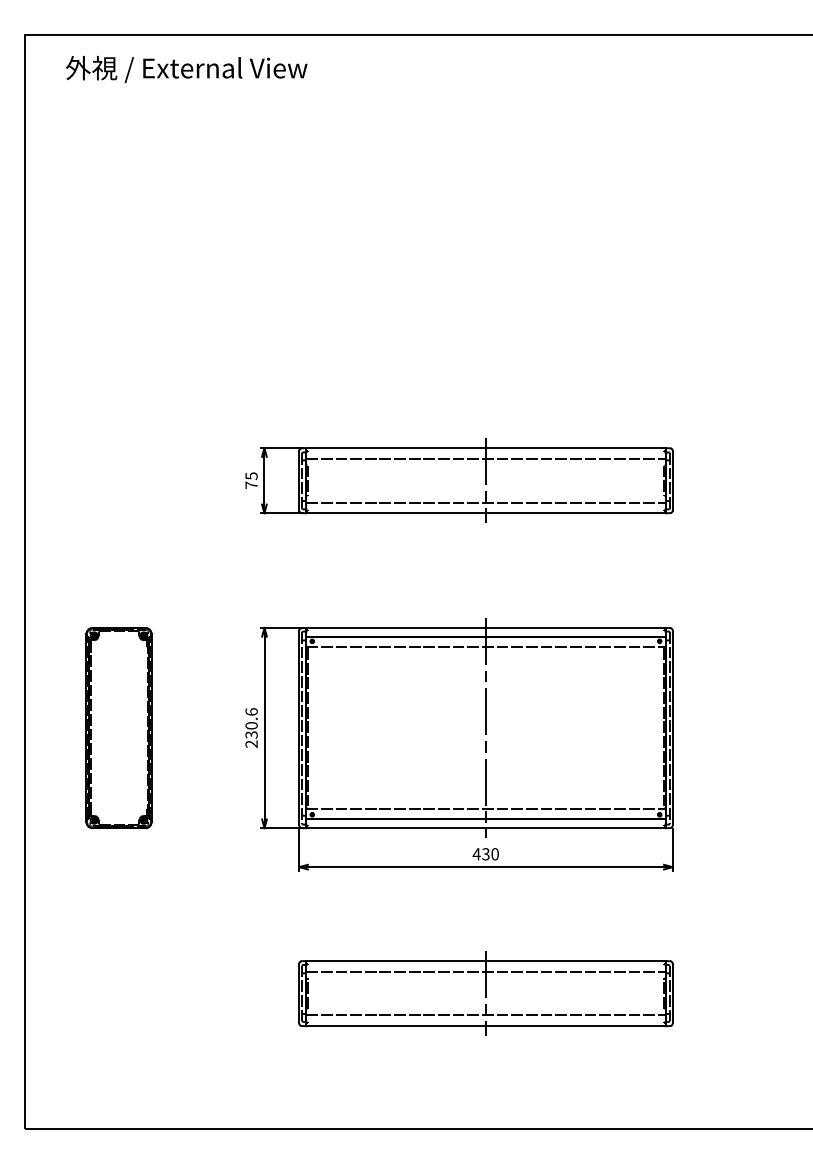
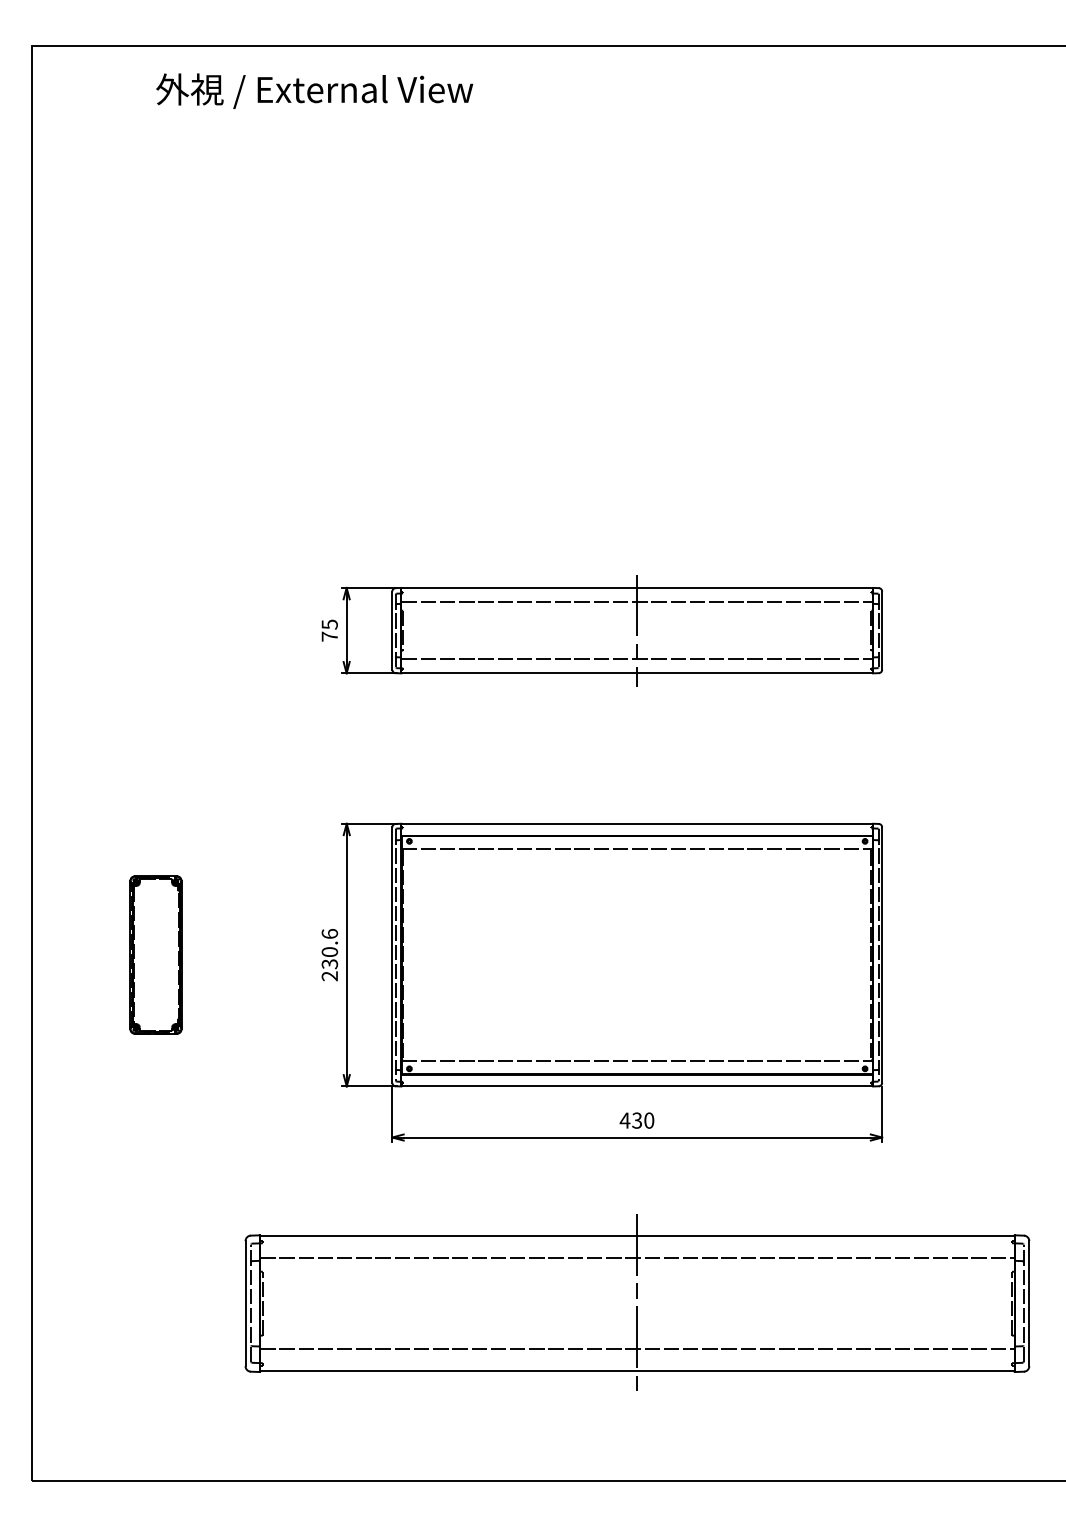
text: (186, 68) -> (314, 90), moved
part: (118, 727) -> (155, 954), size x0.6
line: (486, 727) -> (637, 954), removed
part: (485, 992) -> (636, 1302), size x1.6

